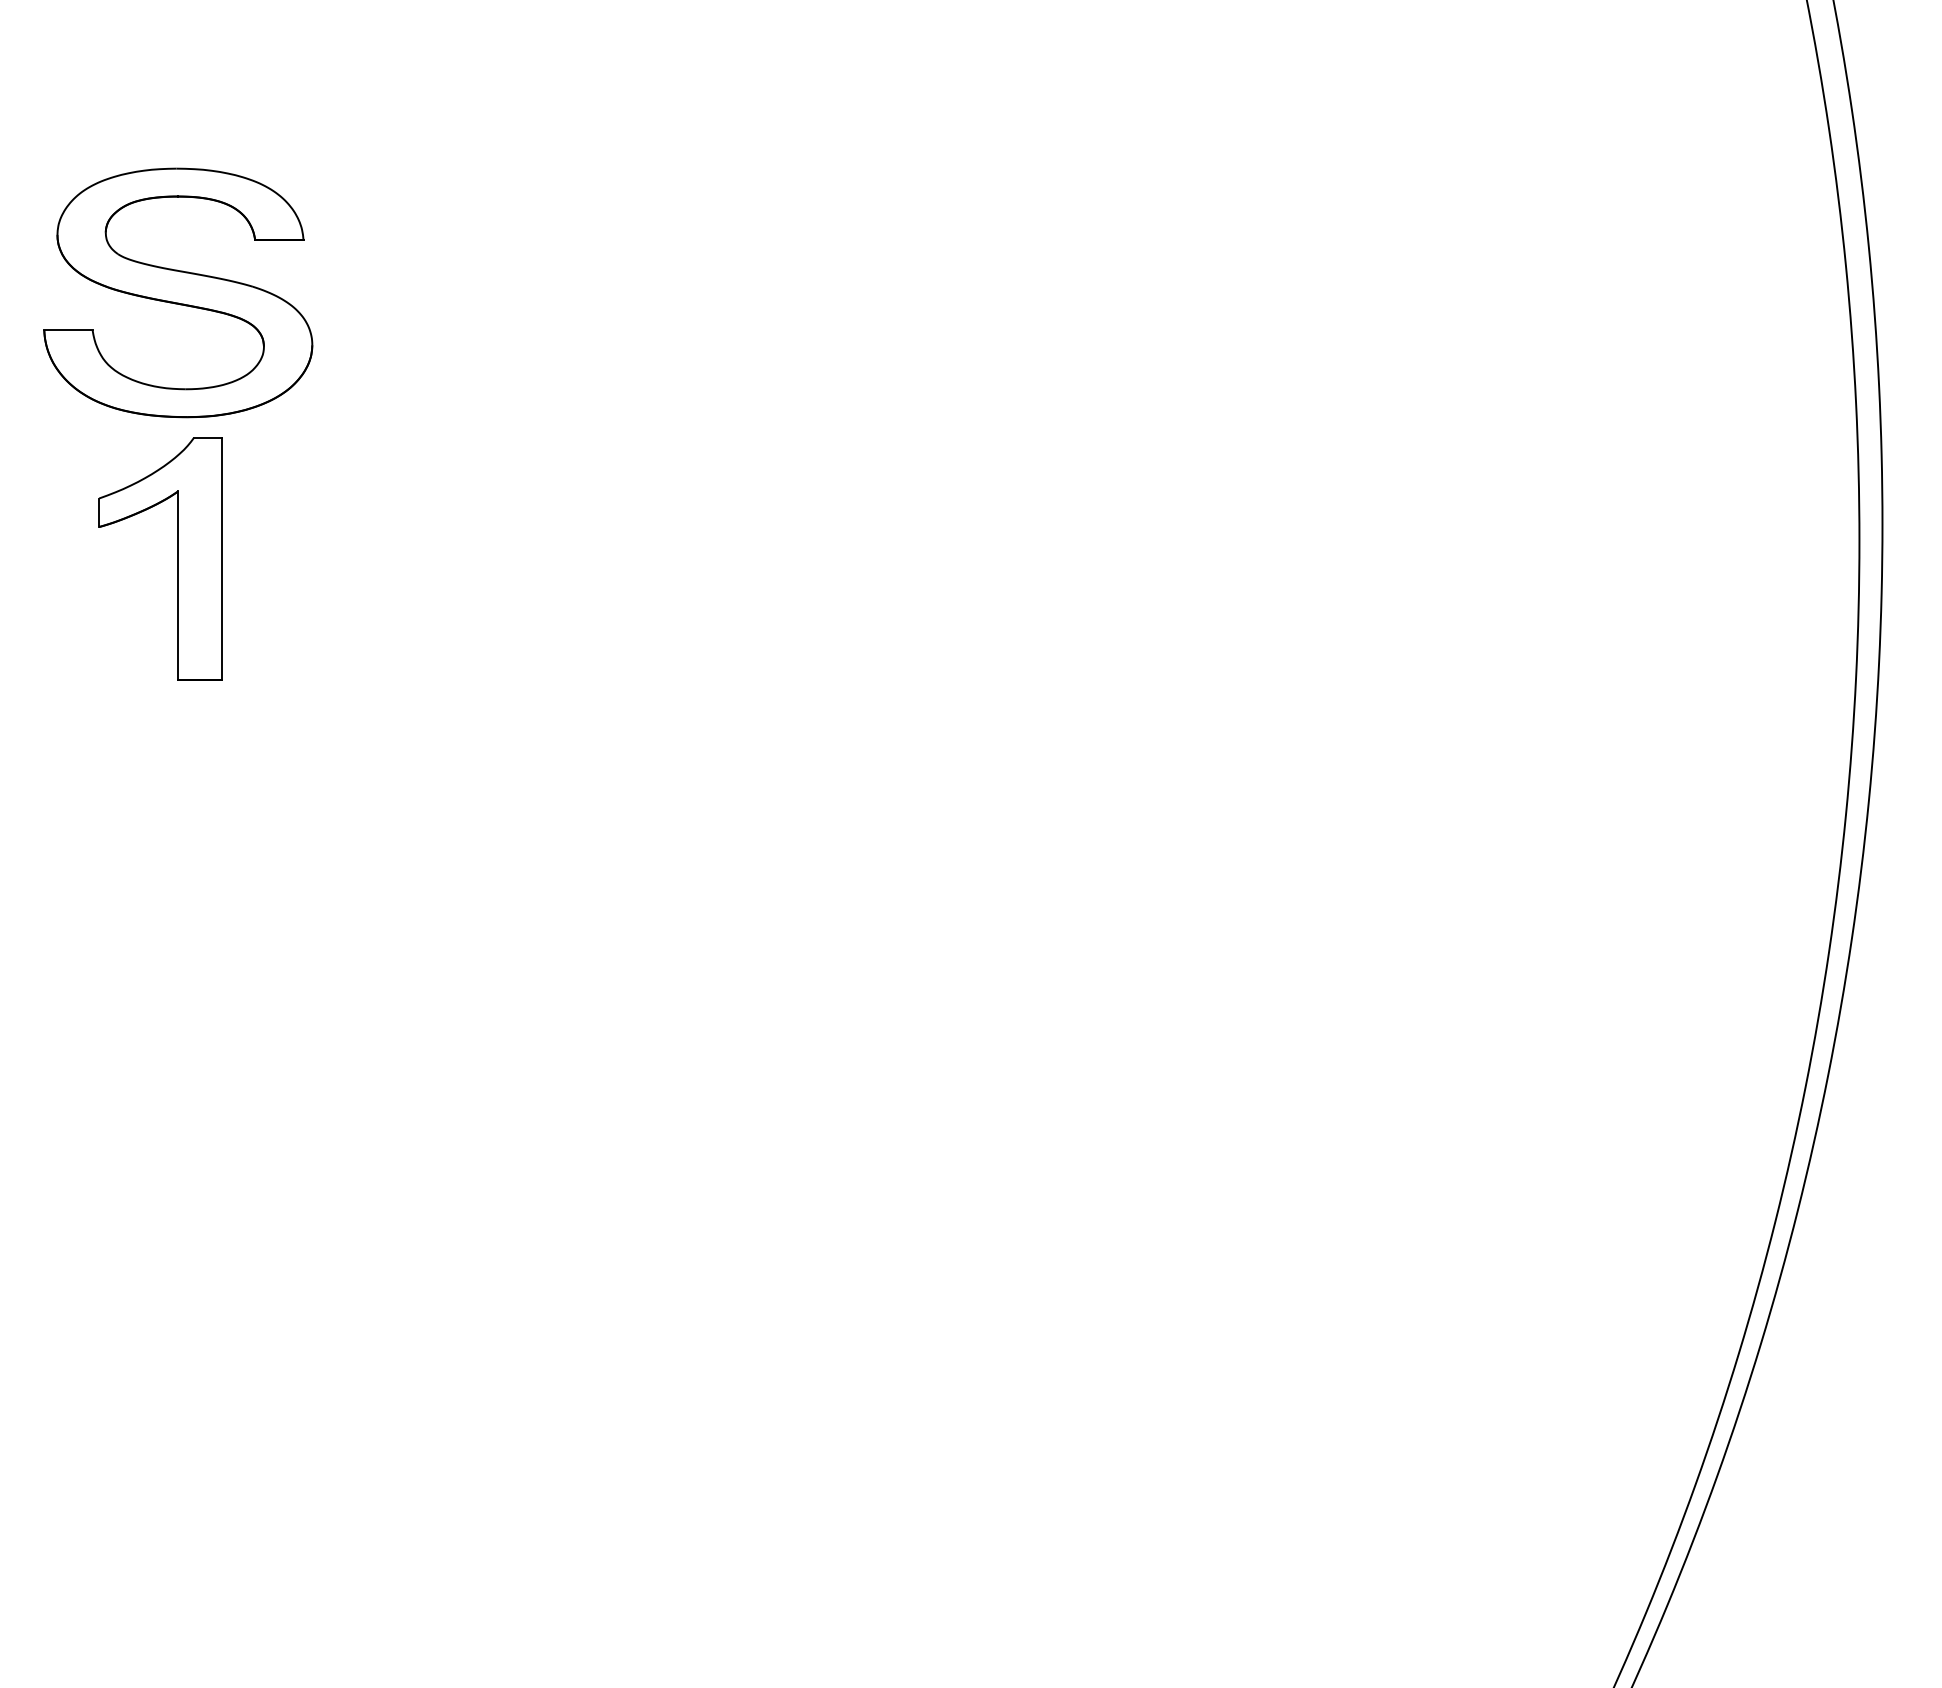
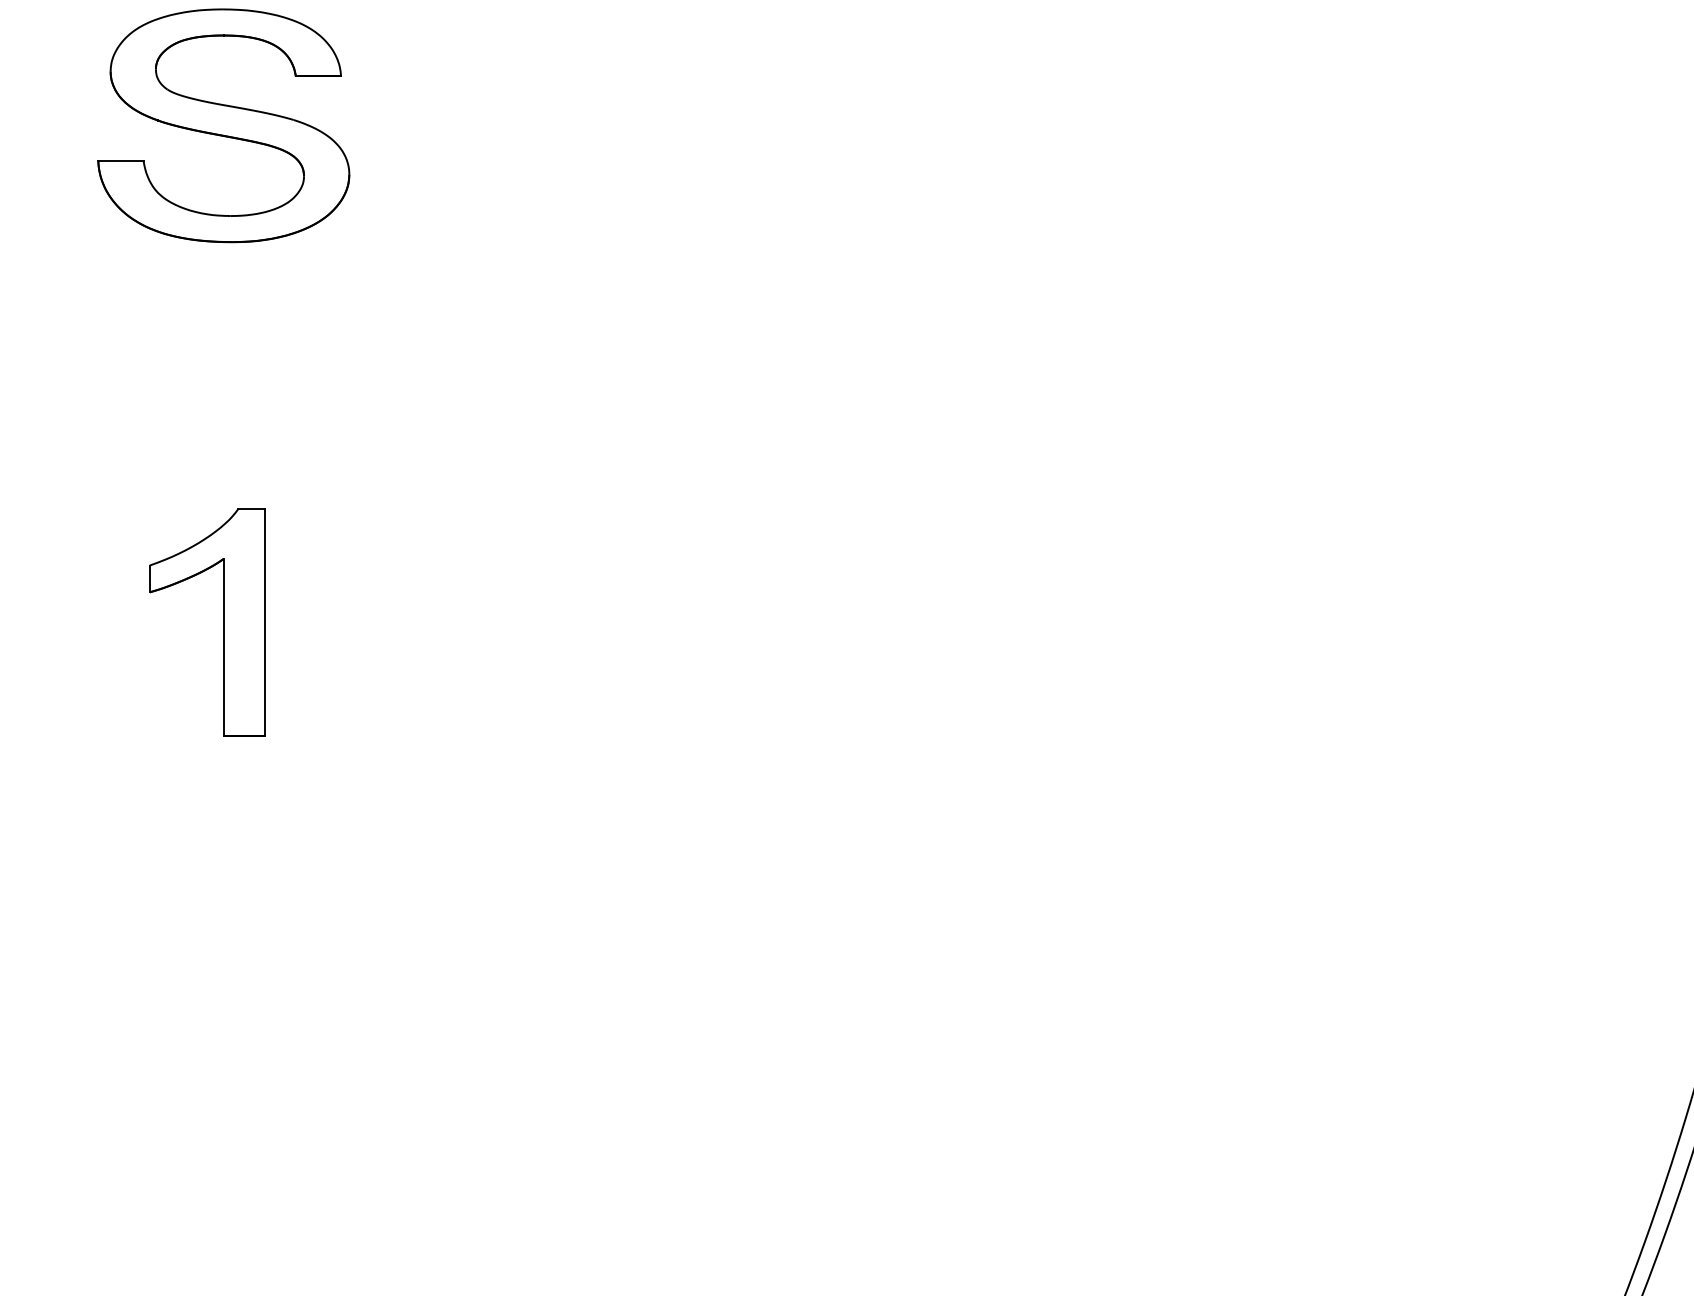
part: (177, 558) -> (223, 621), moved

